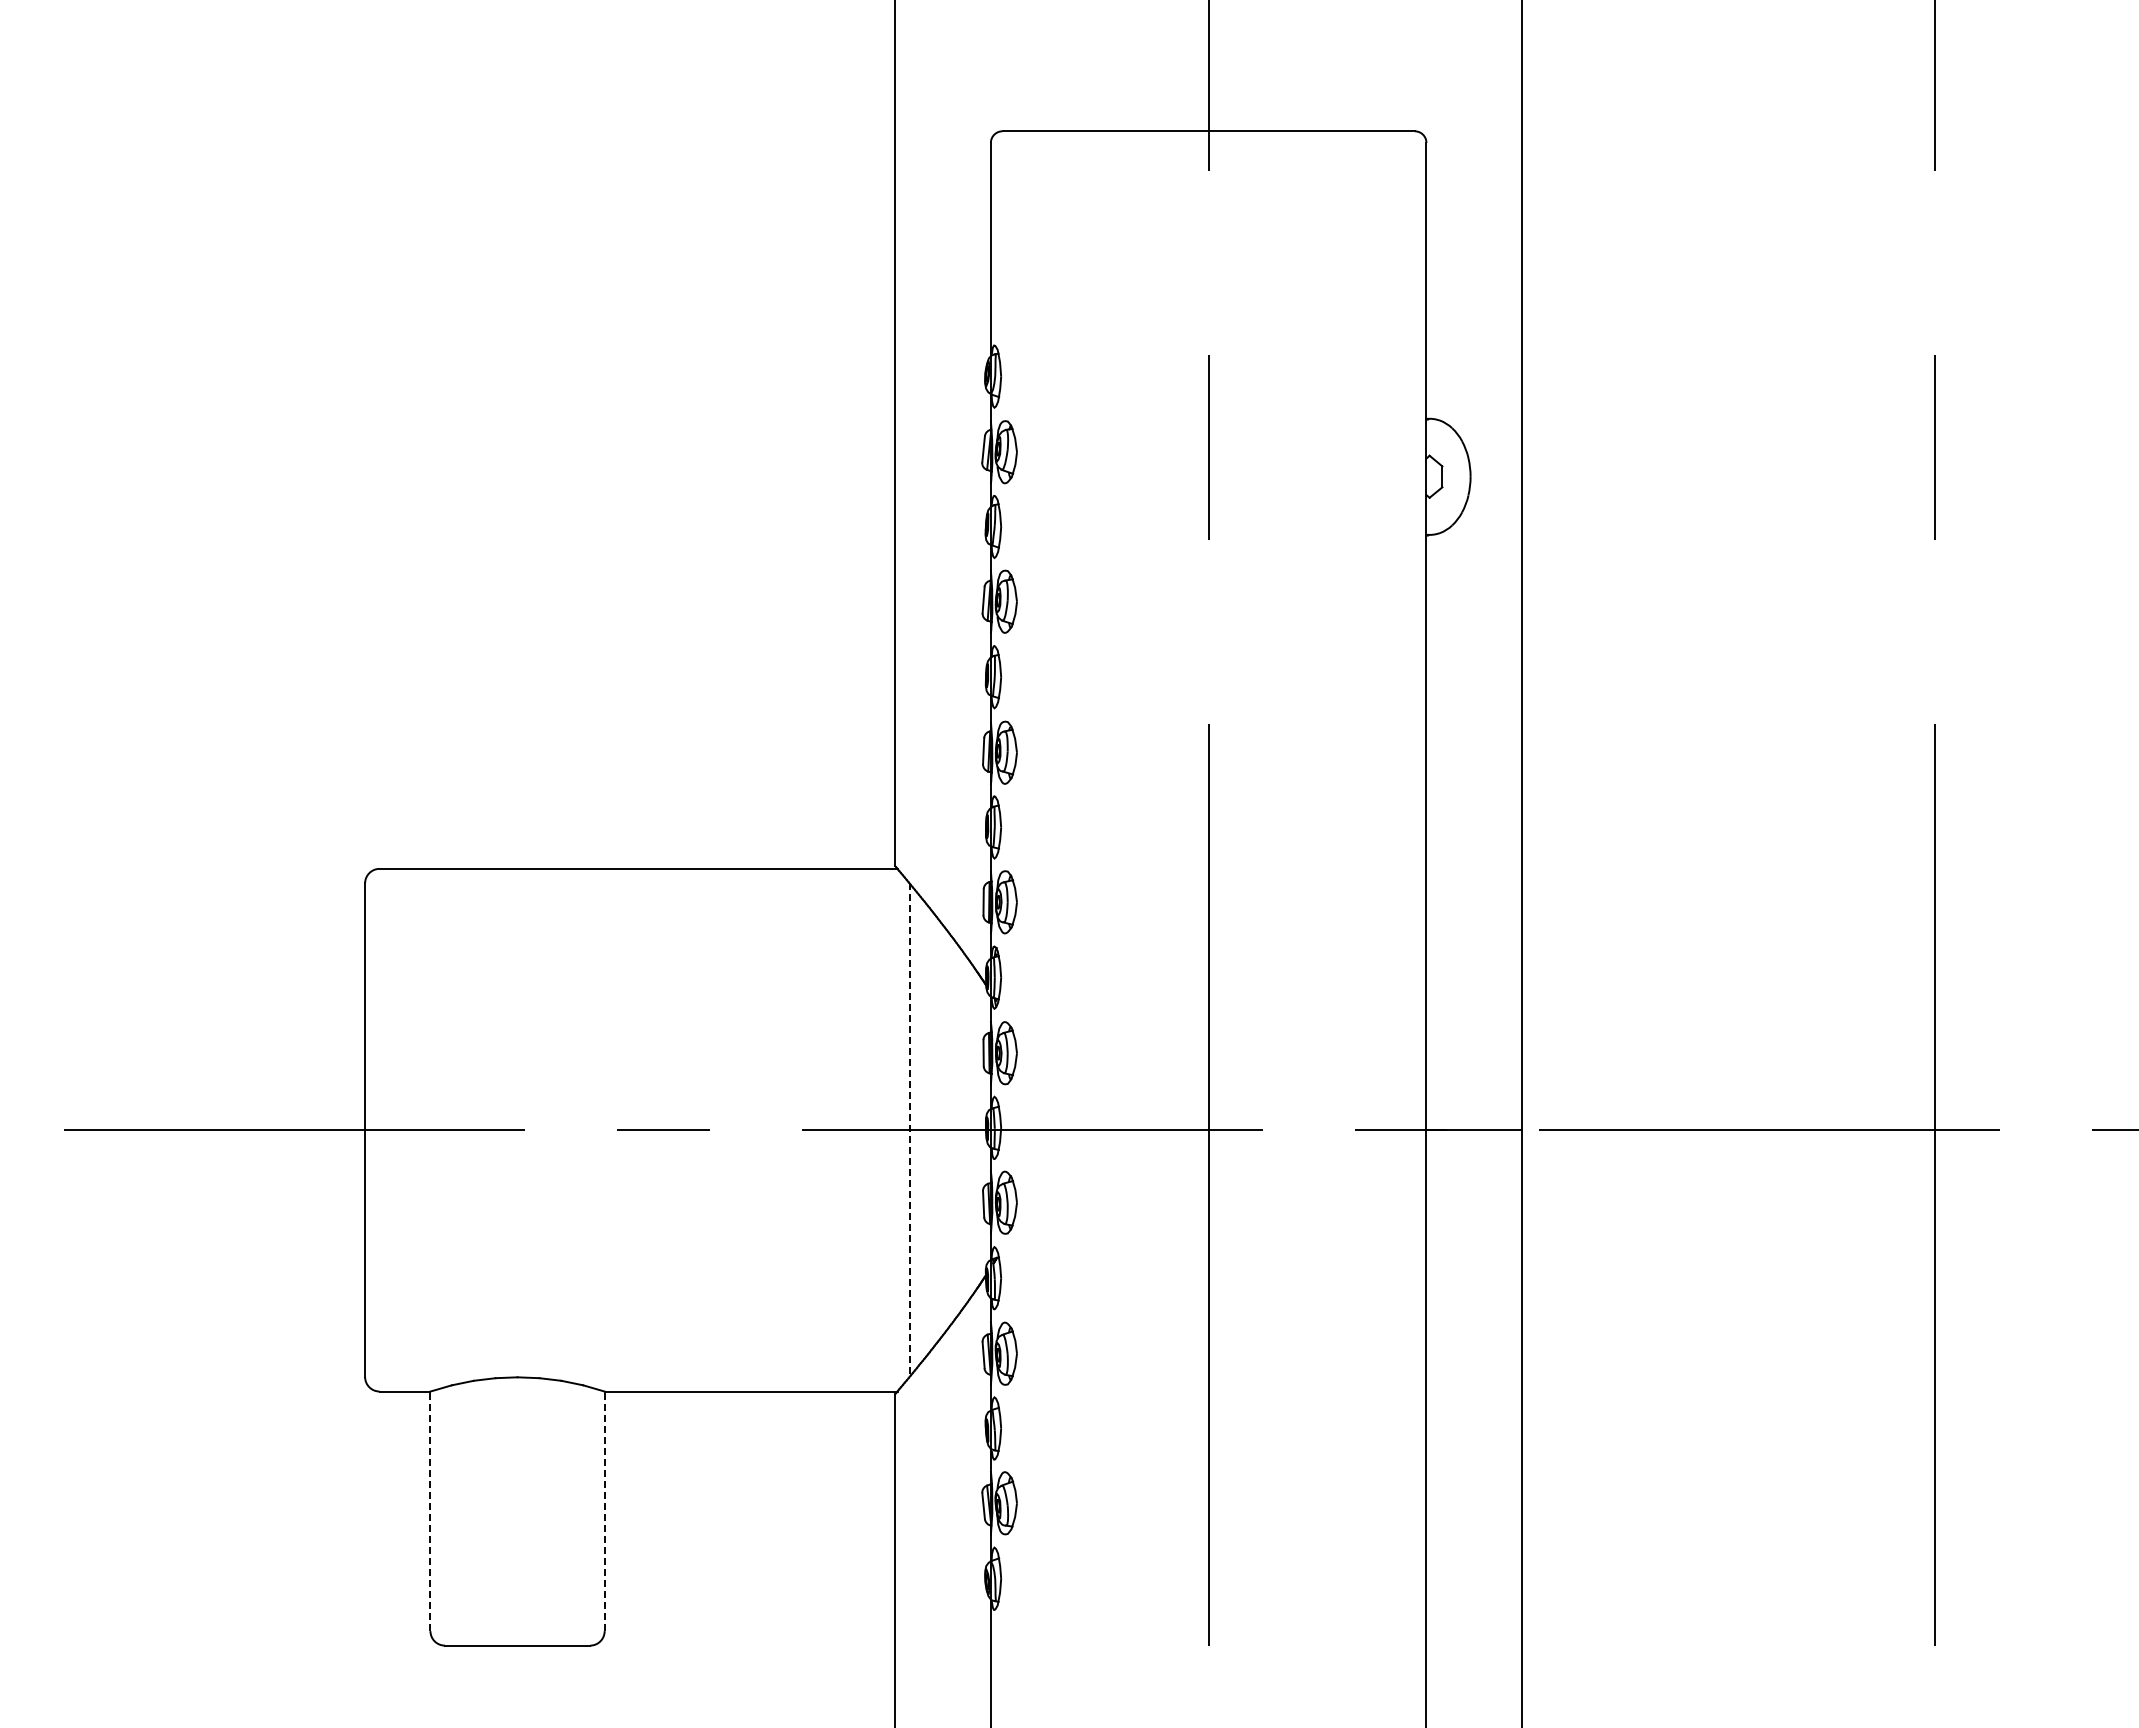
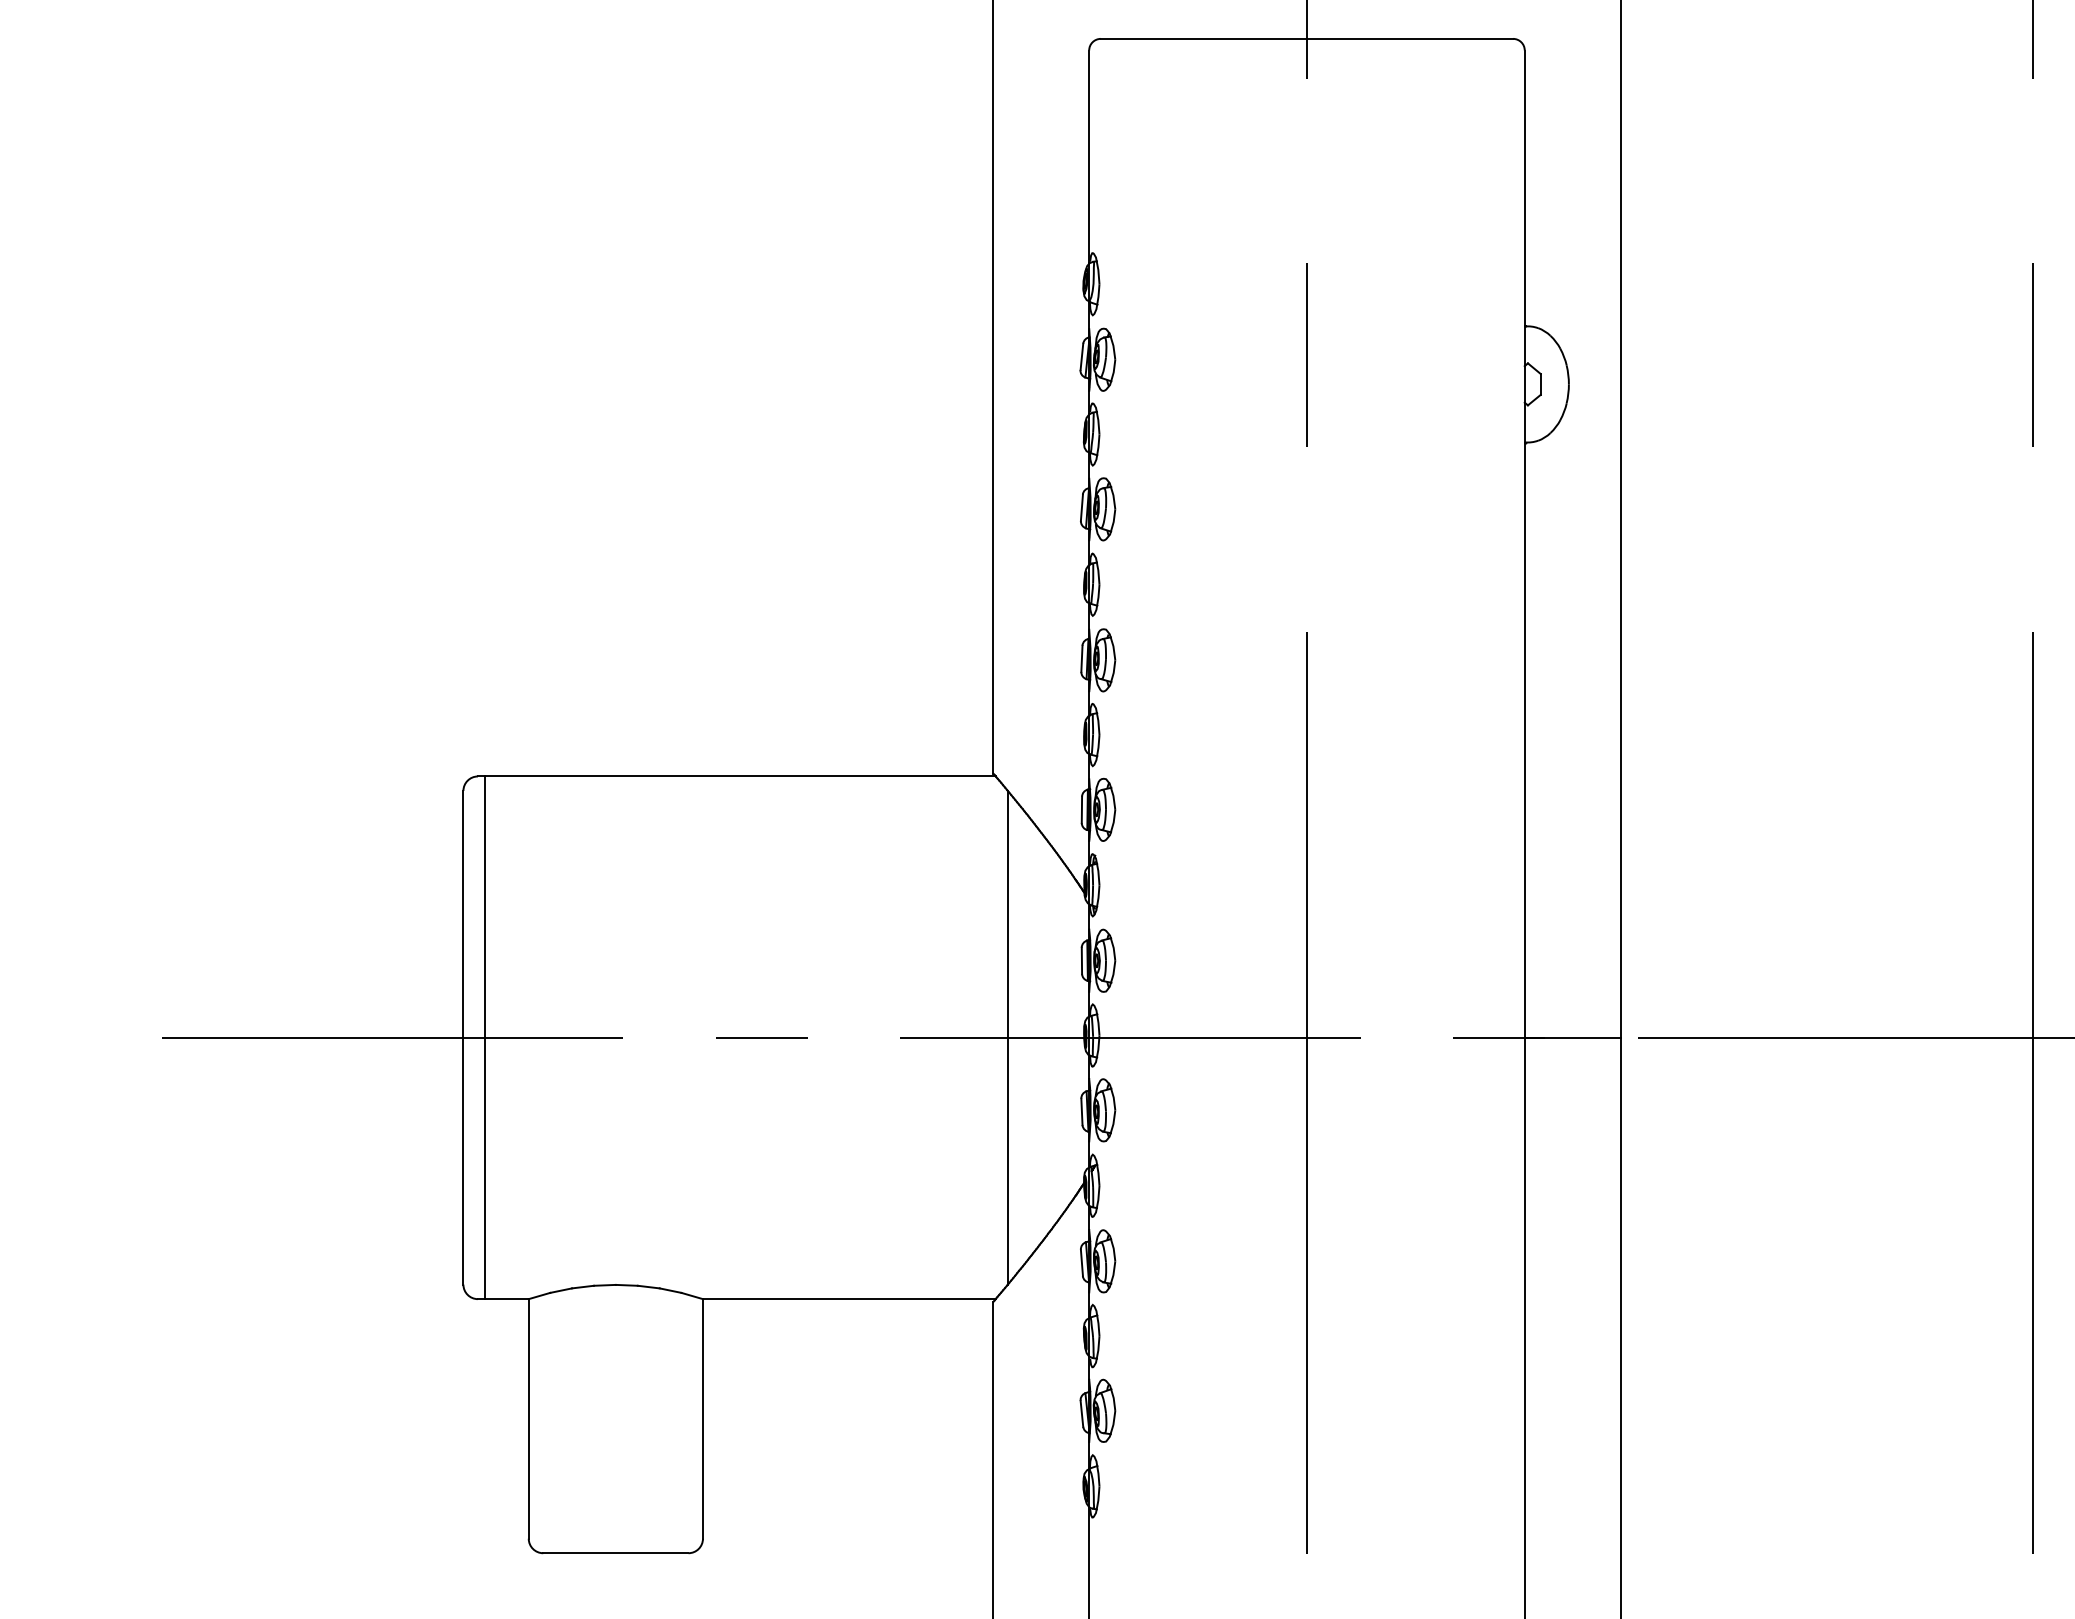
line: (386, 1129) -> (484, 1037), added
line: (909, 1130) -> (1007, 1038), dashed -> solid
line: (430, 1511) -> (528, 1419), dashed -> solid
line: (604, 1511) -> (702, 1419), dashed -> solid

